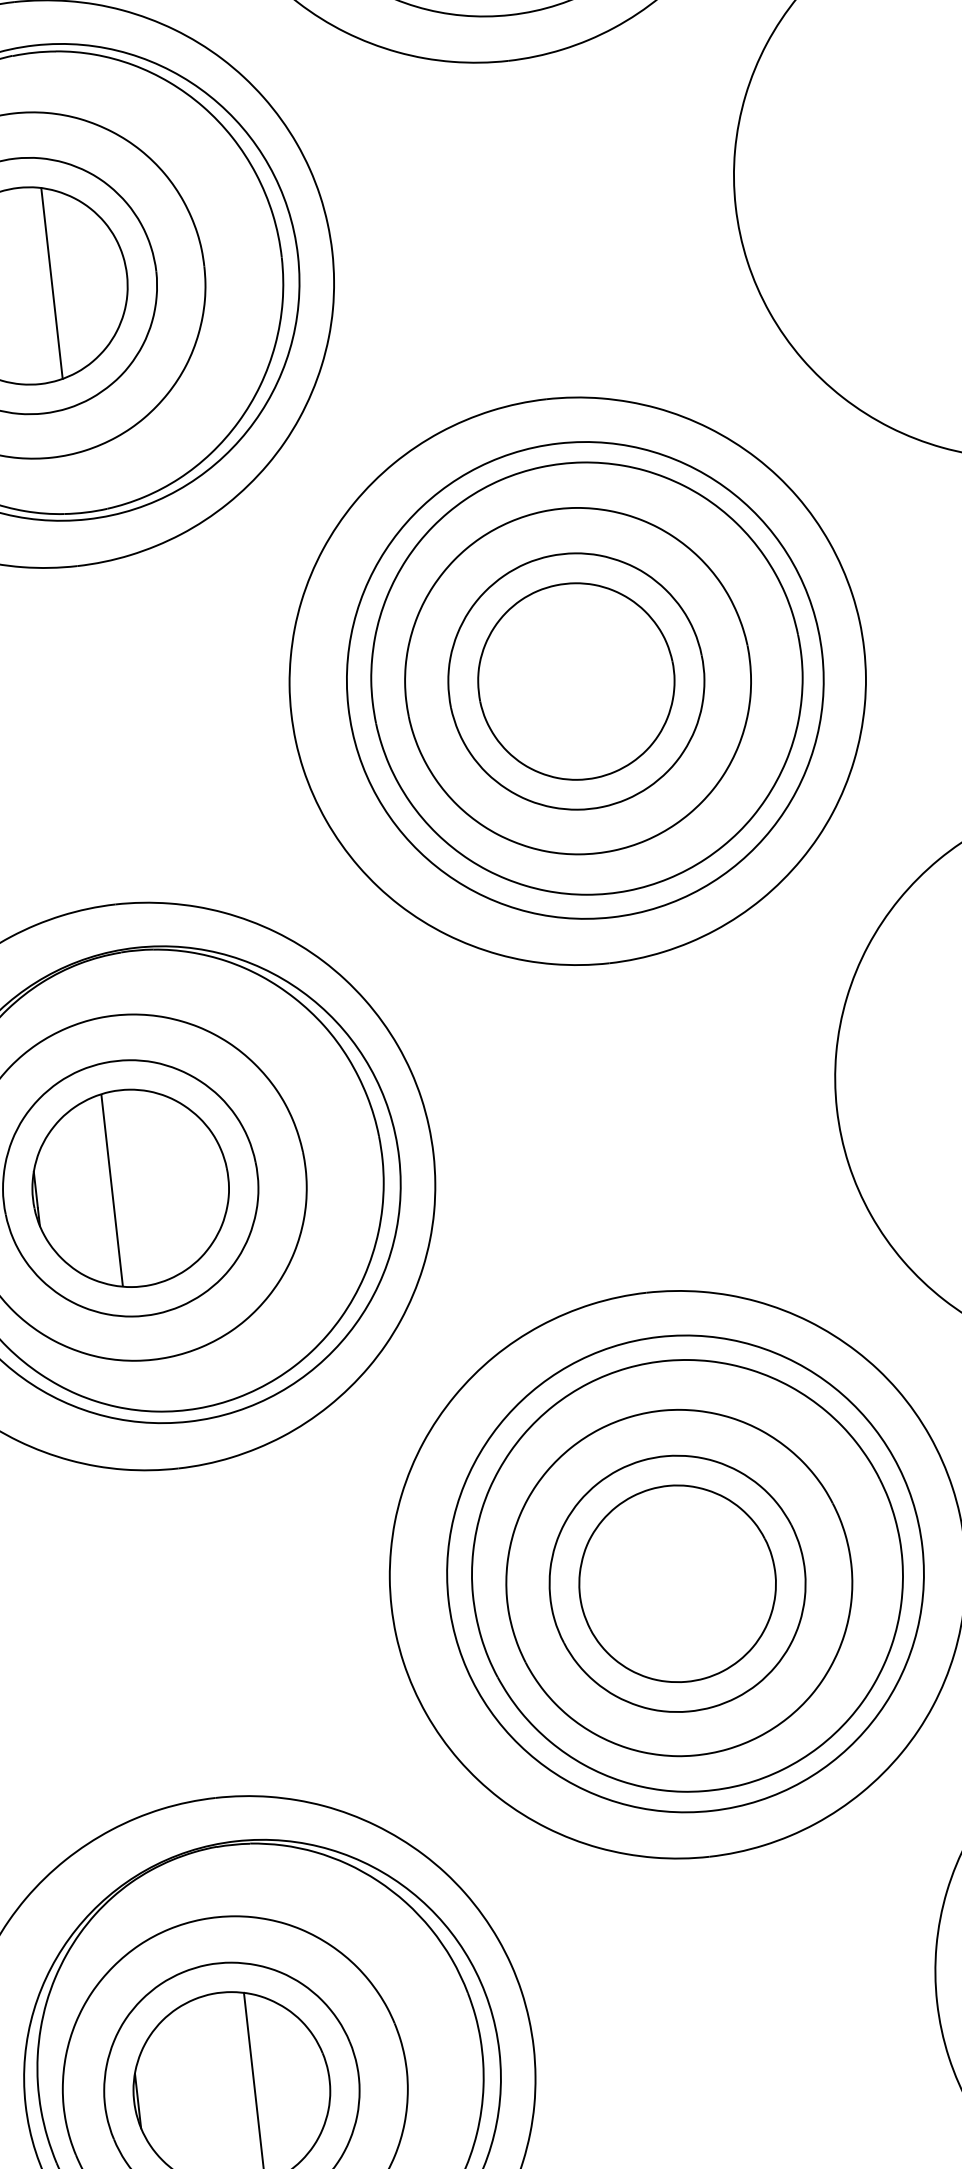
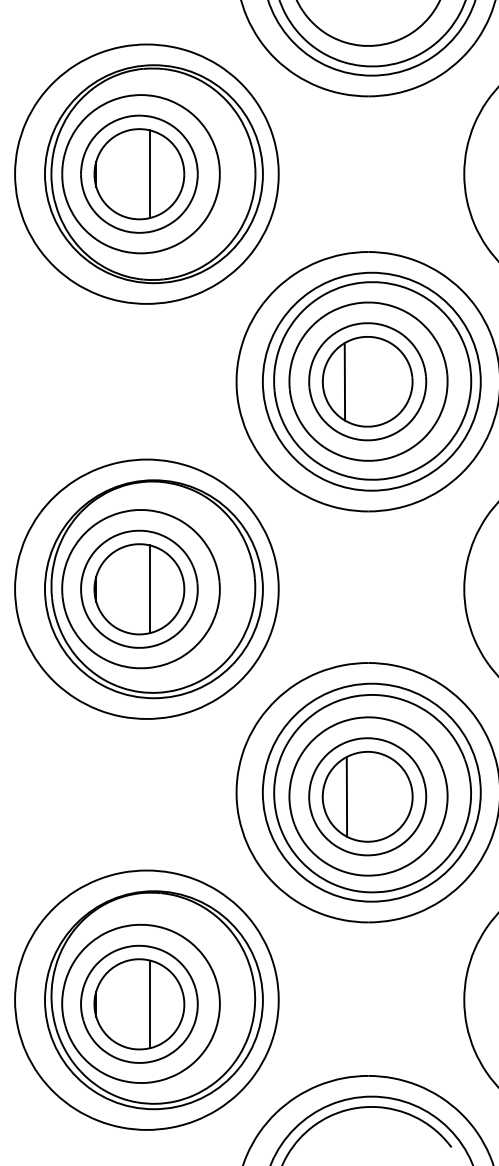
line: (525, 686) -> (344, 381), added
line: (111, 1190) -> (149, 589), moved
line: (631, 1588) -> (346, 796), added

